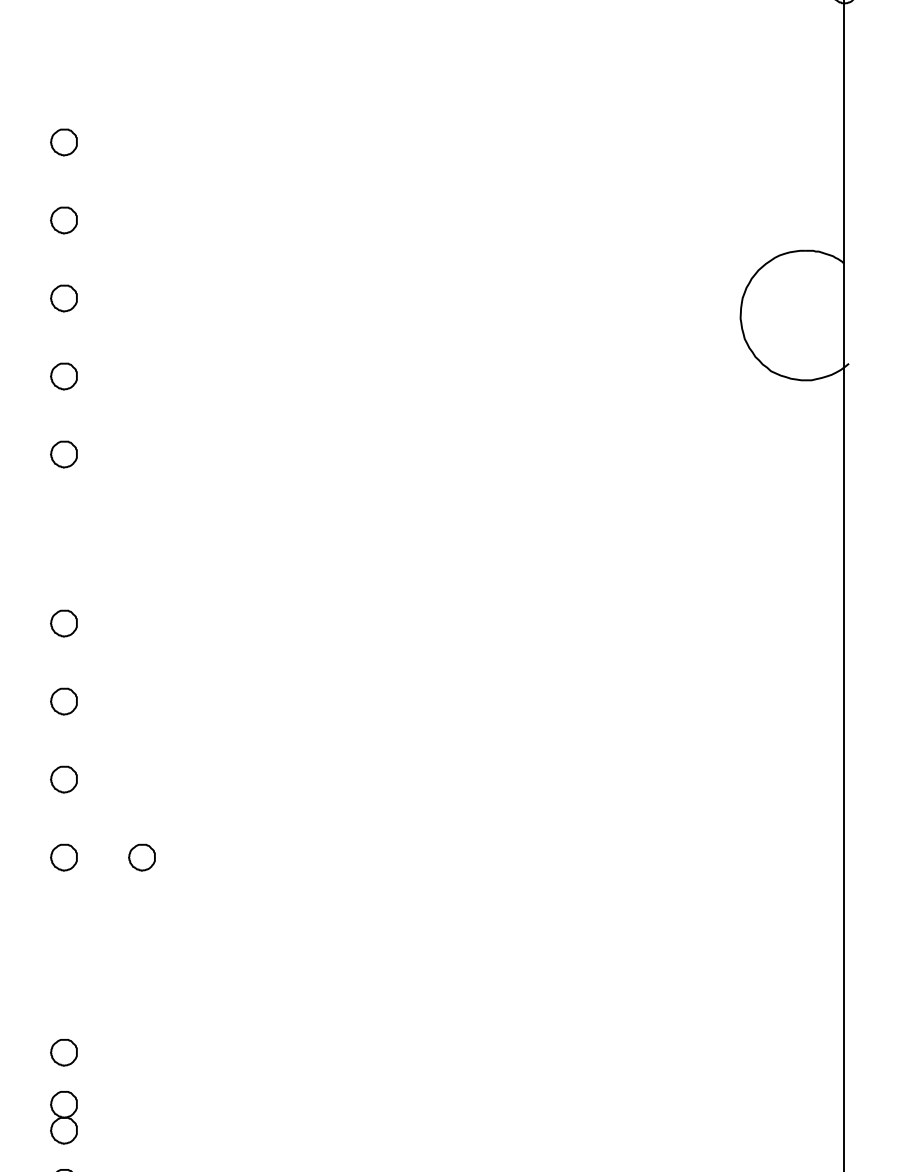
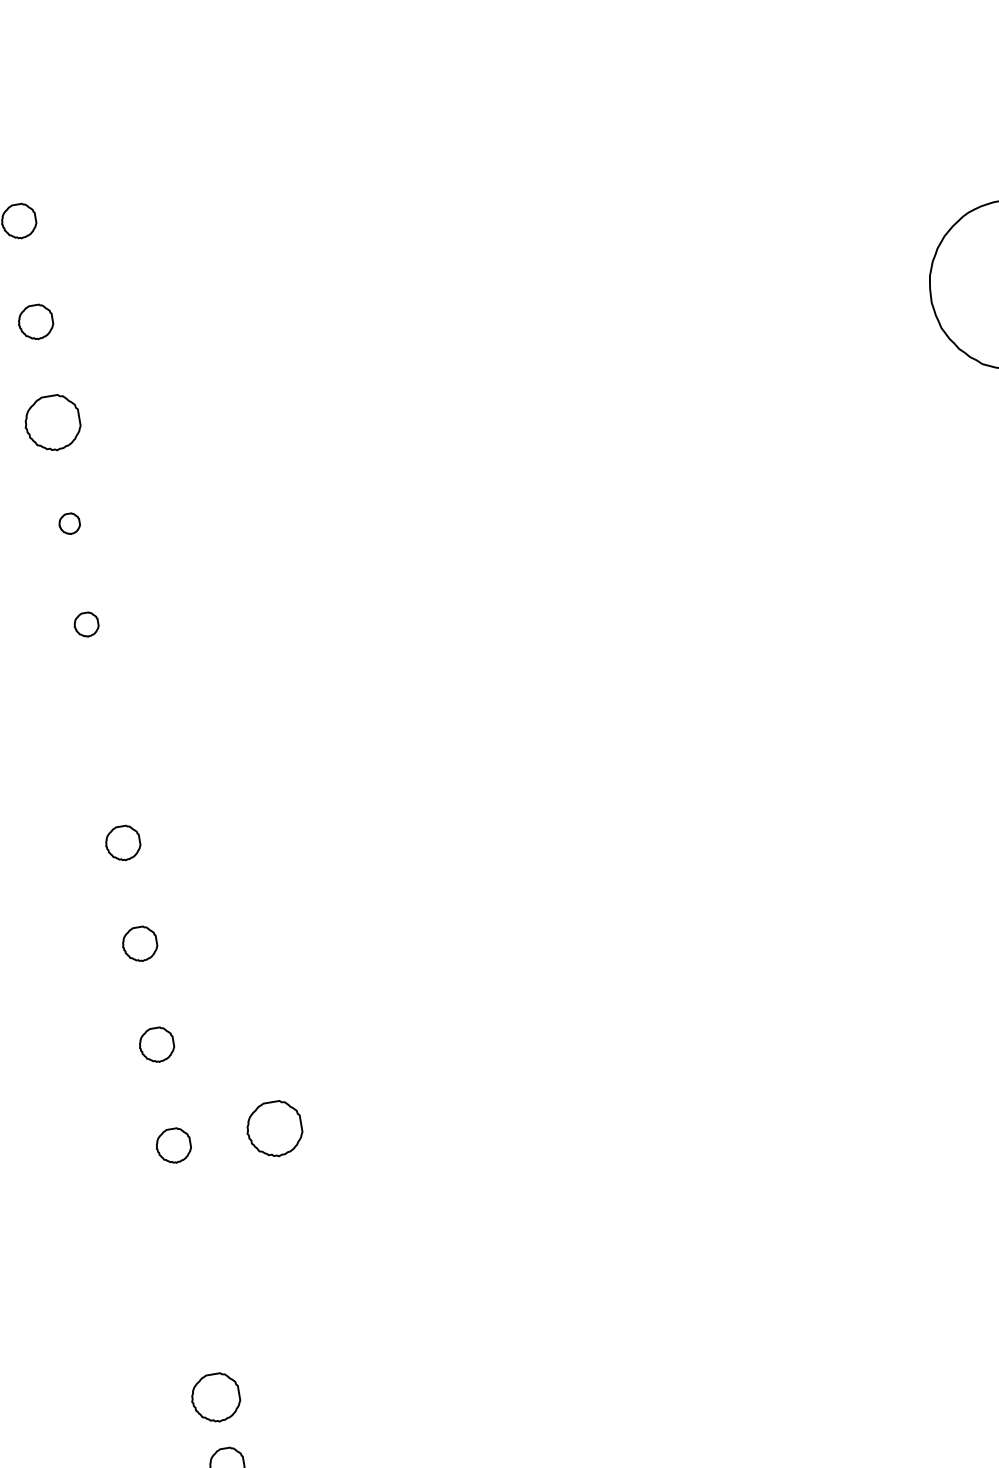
part: (63, 298) -> (52, 423), size x1.6
part: (63, 376) -> (68, 523), size x0.6
part: (63, 454) -> (85, 624), size x0.7
part: (141, 857) -> (273, 1128), size x1.6
part: (63, 1052) -> (215, 1397), size x1.4

